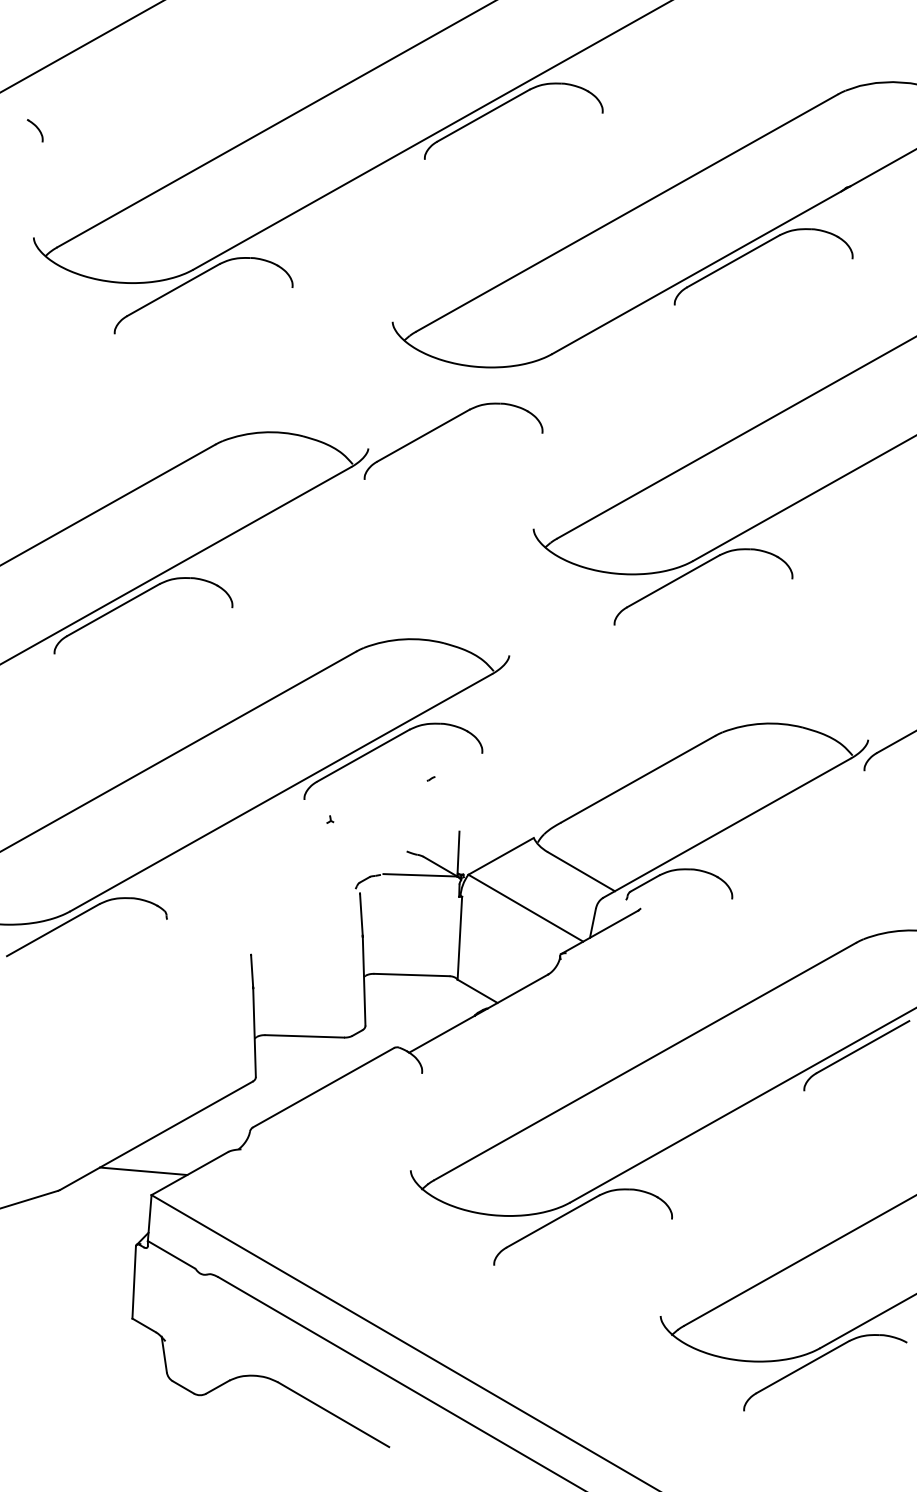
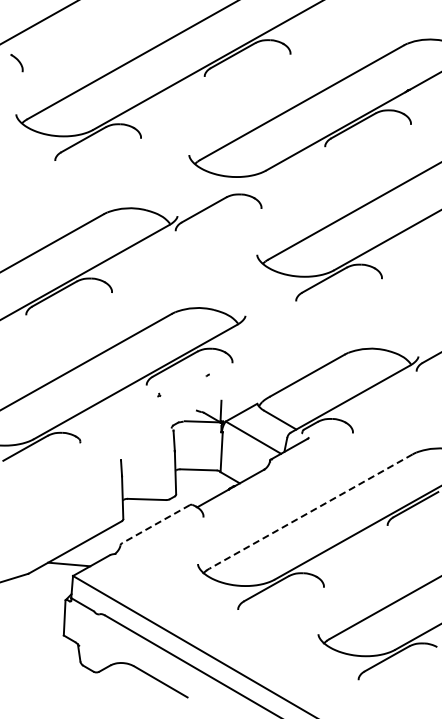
part: (34, 129) -> (16, 62), size x1.6
line: (646, 1061) -> (311, 511), solid -> dashed
line: (322, 1088) -> (155, 524), solid -> dashed

